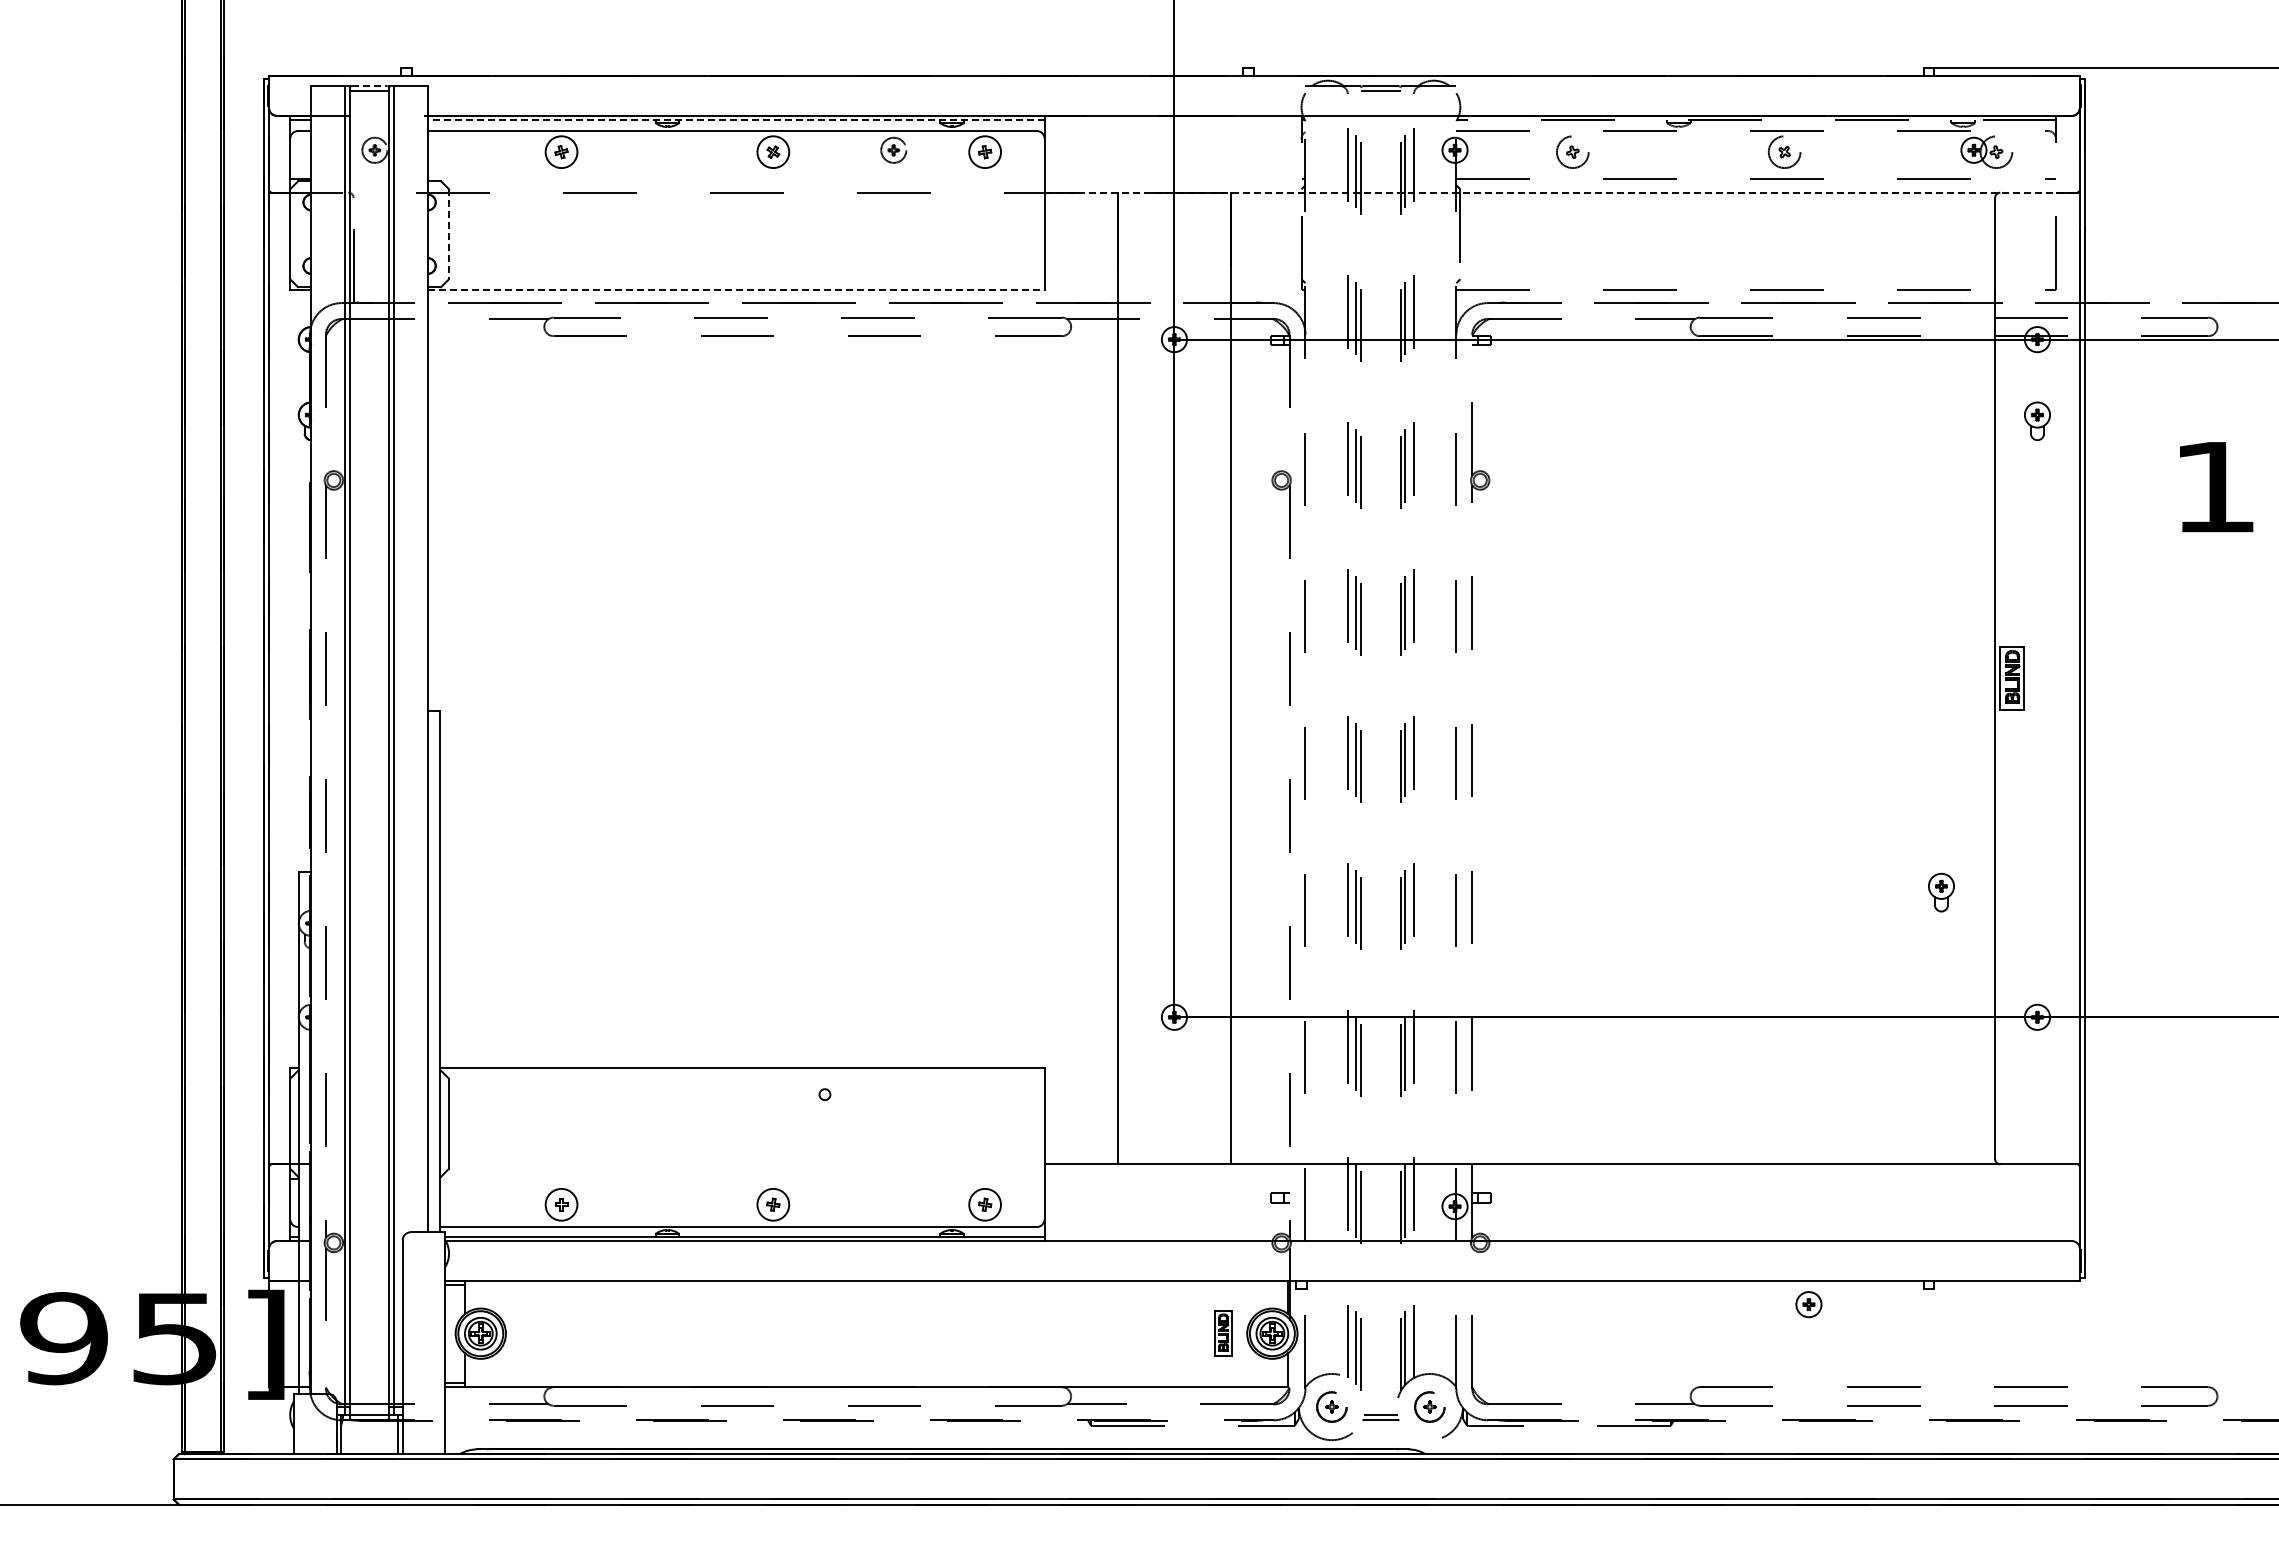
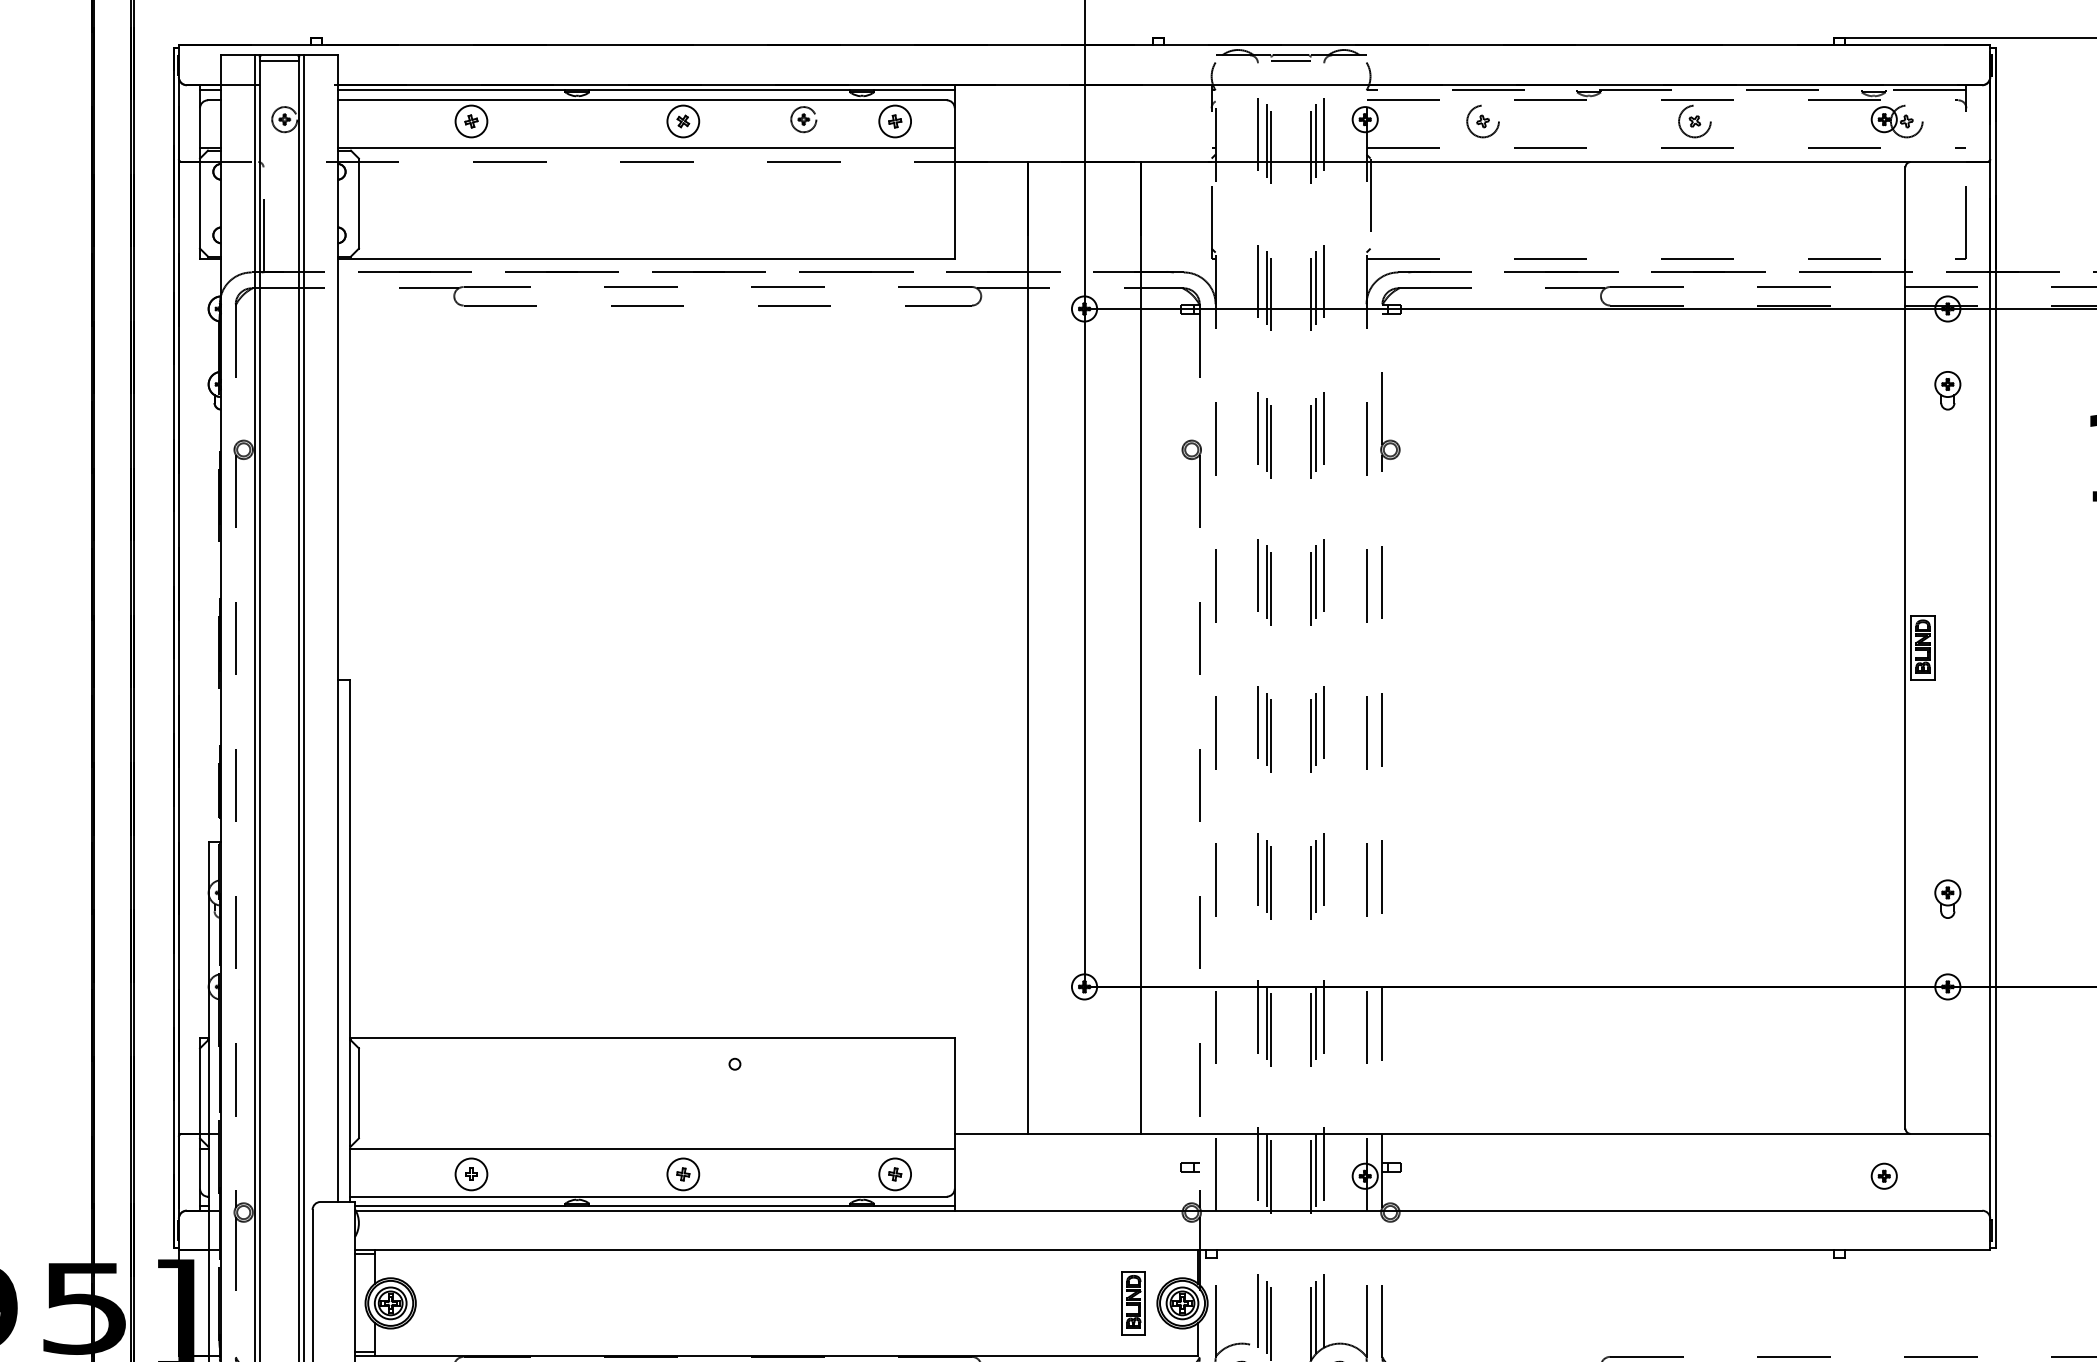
line: (369, 86) -> (279, 55), dashed -> solid
line: (735, 120) -> (645, 89), dashed -> solid
line: (735, 178) -> (645, 147), added
line: (1562, 192) -> (1472, 161), dashed -> solid
line: (449, 234) -> (359, 203), dashed -> solid
line: (736, 289) -> (646, 258), dashed -> solid
part: (1941, 892) -> (1947, 899), moved
line: (741, 1179) -> (651, 1149), added
part: (1808, 1304) -> (1883, 1176), moved
part: (1222, 1333) -> (1132, 1303), size x1.43

